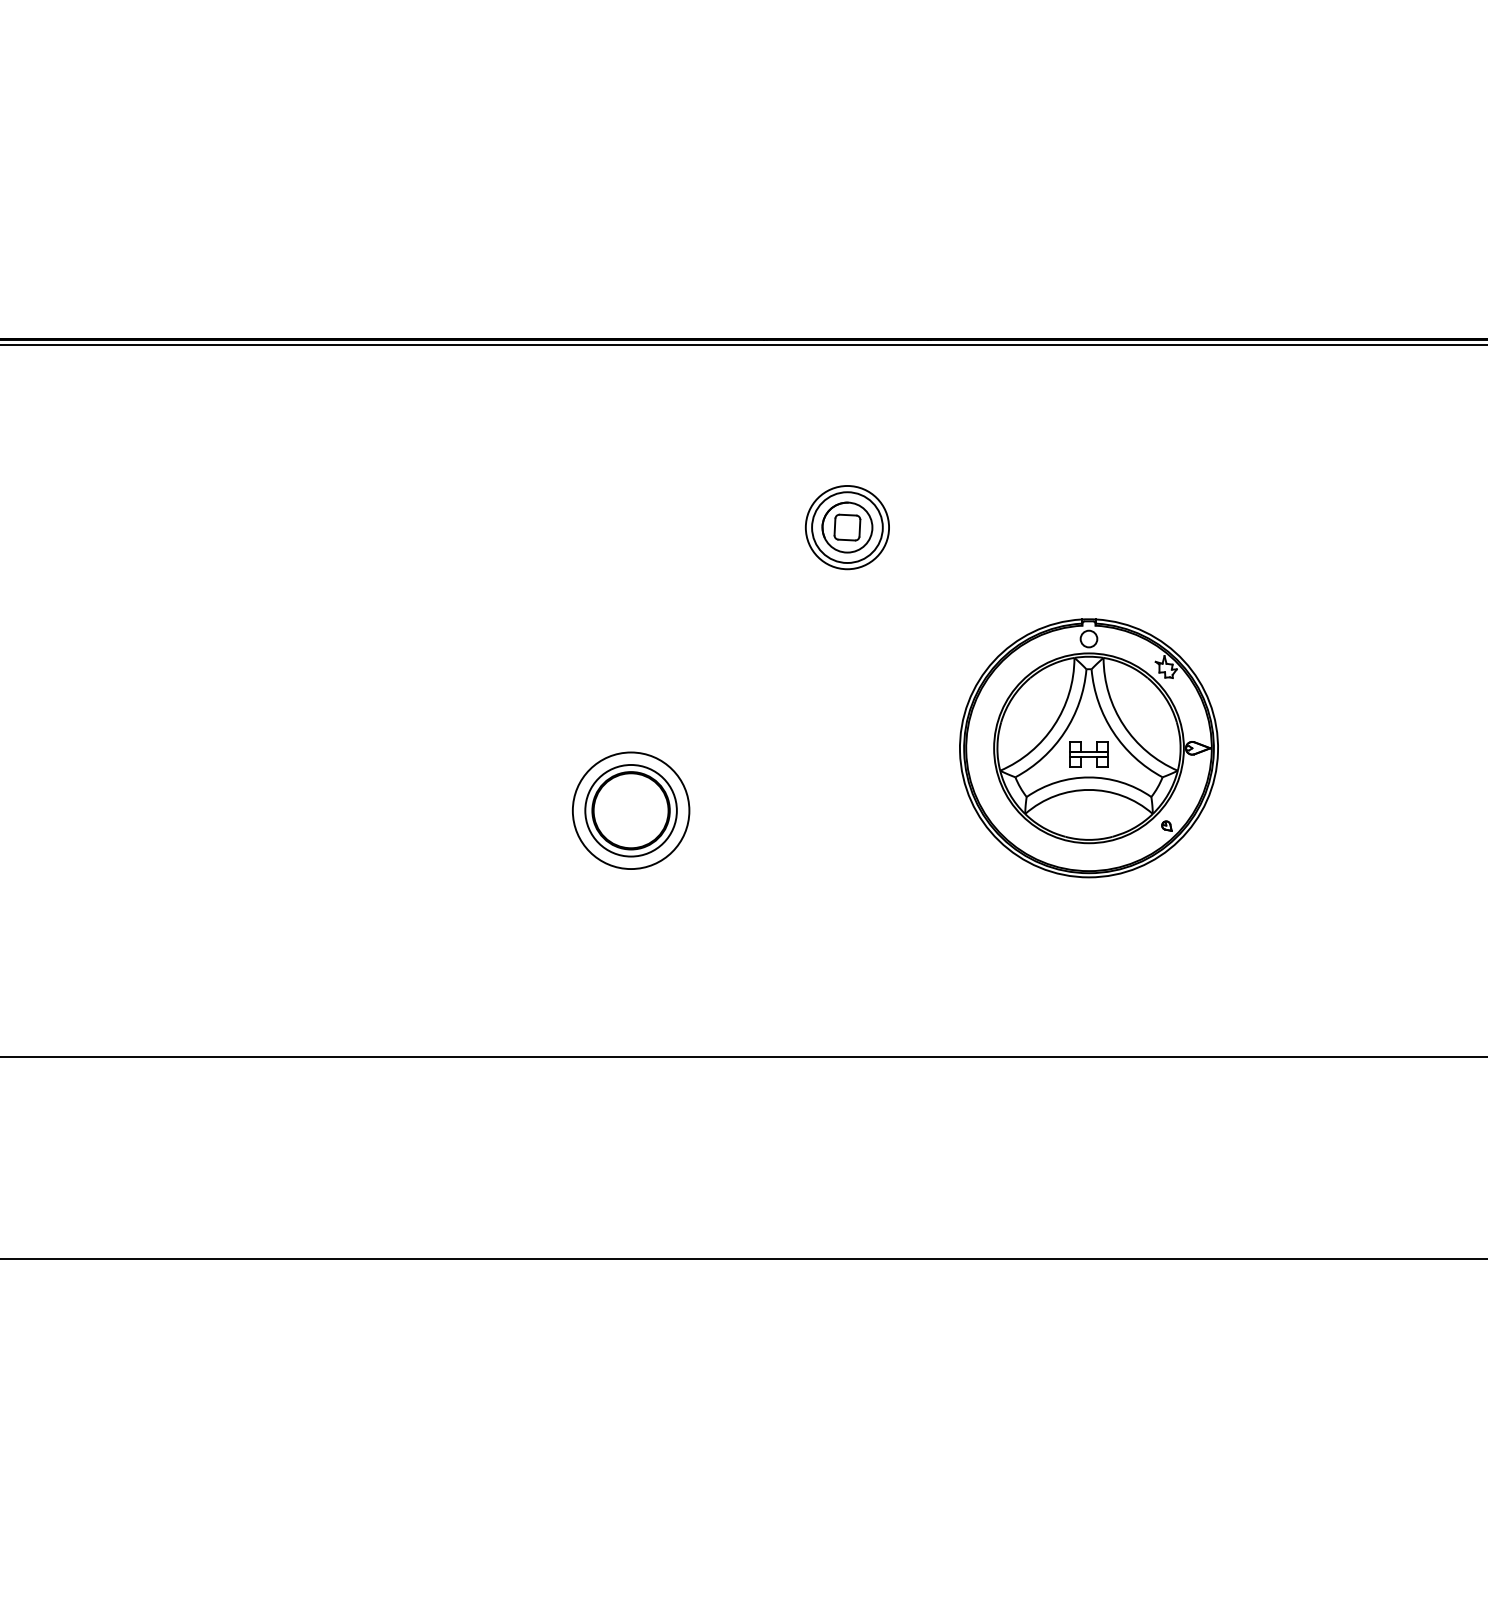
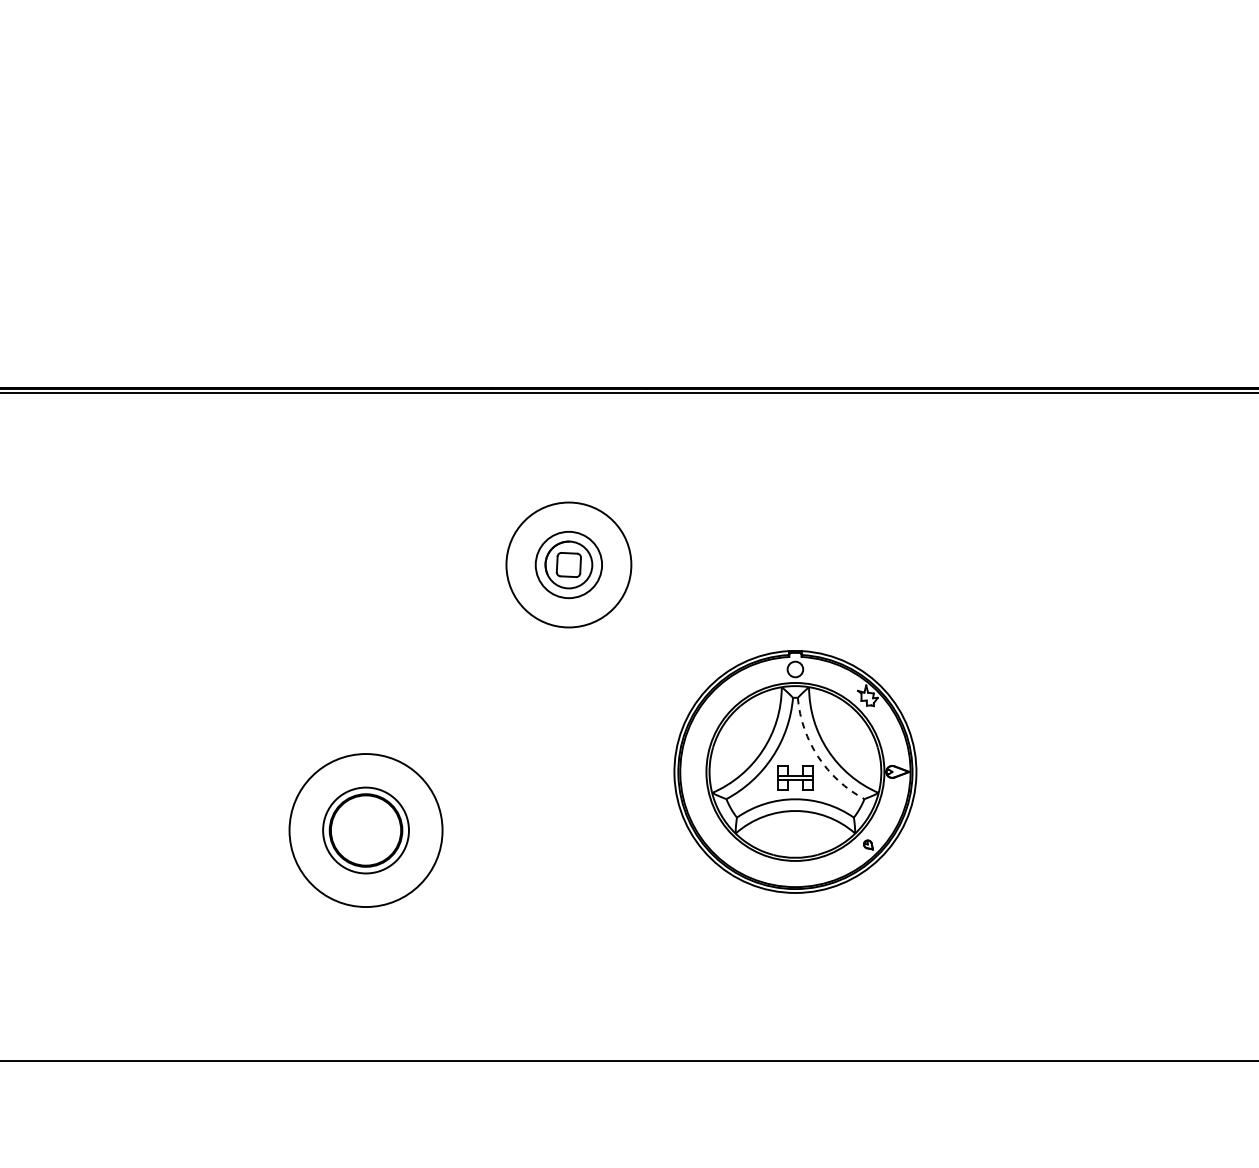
circle: (847, 527) -> (568, 564), size x1.6
arc: (1113, 732) -> (818, 757), solid -> dashed
circle: (630, 810) -> (365, 830), size x1.4

